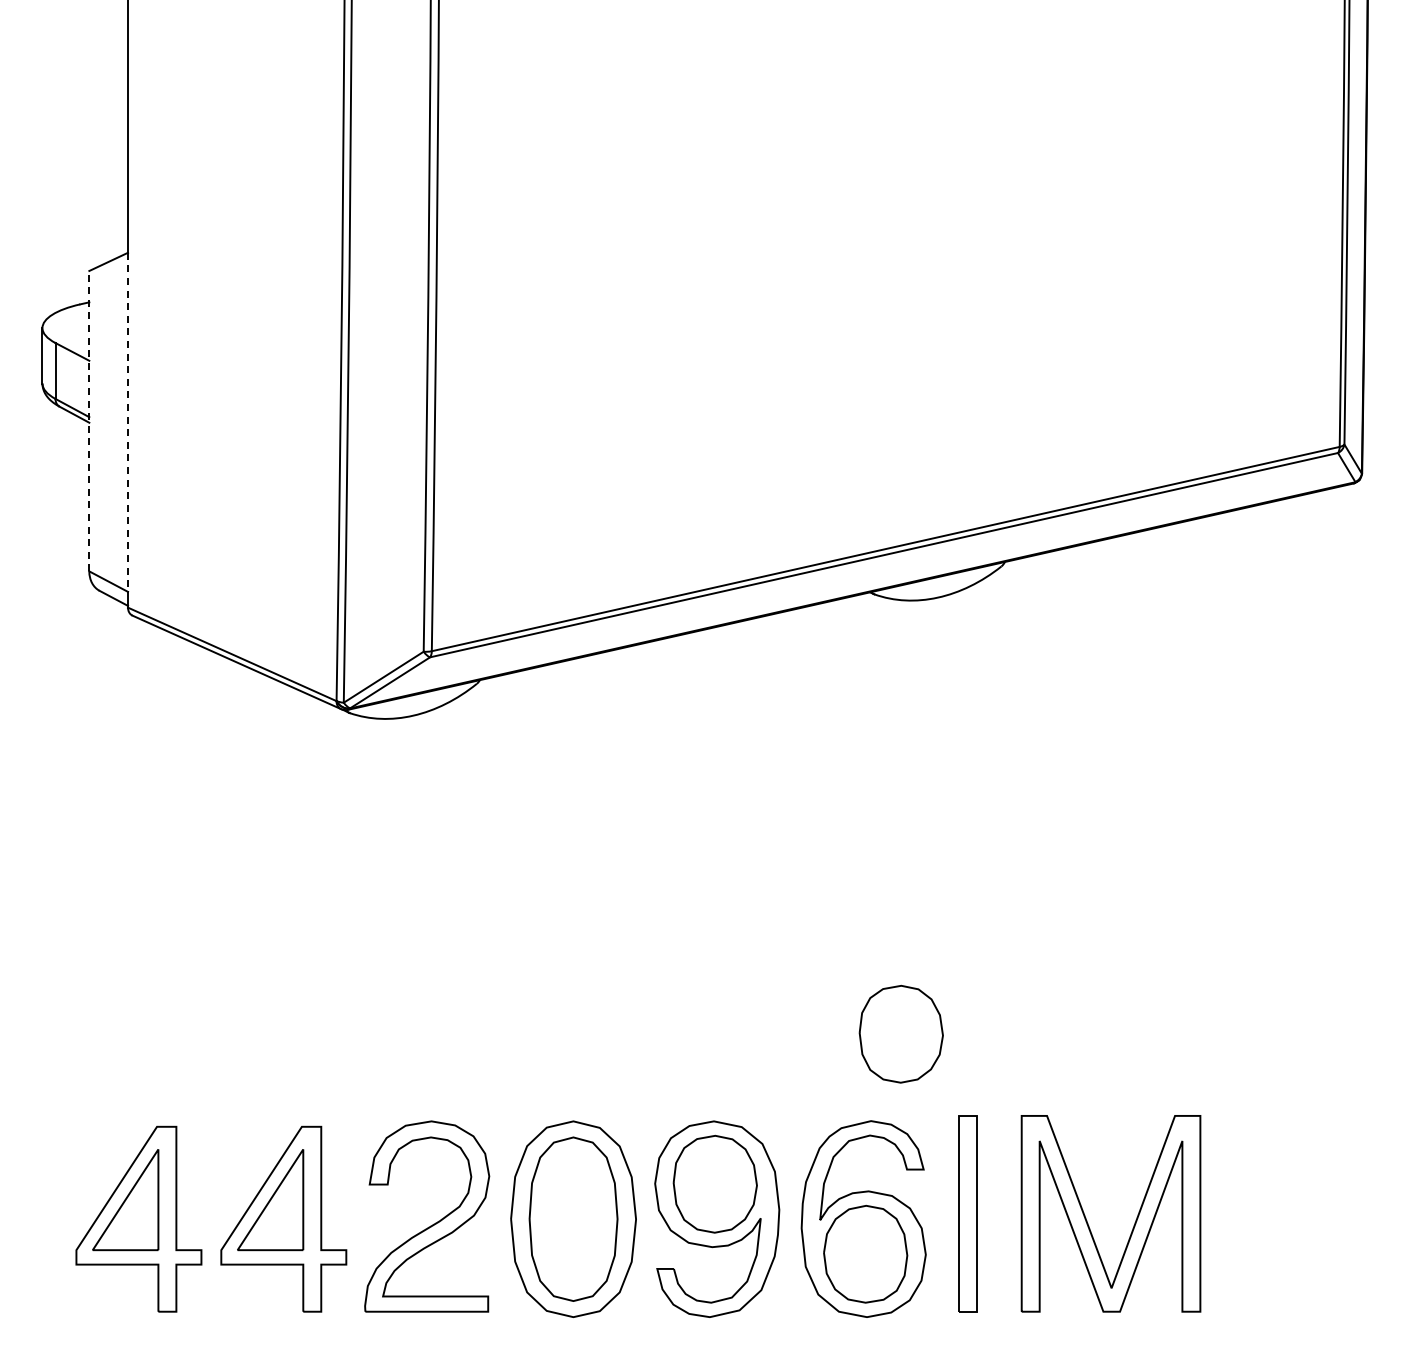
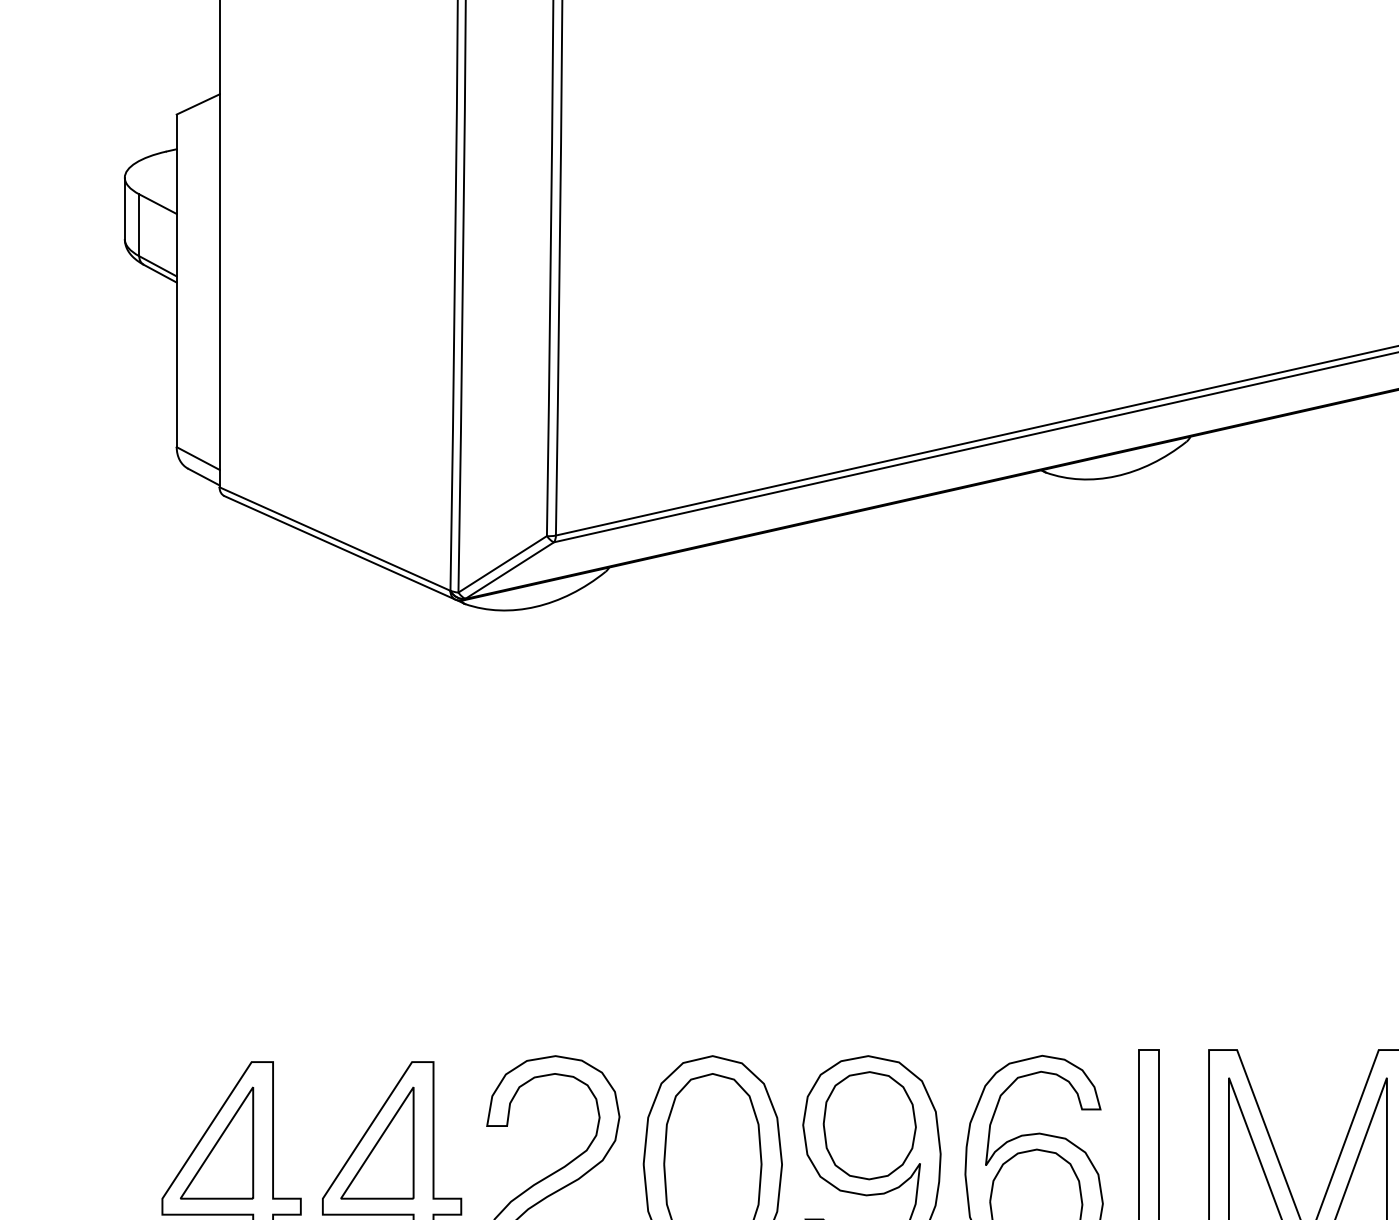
line: (89, 420) -> (176, 280), dashed -> solid
line: (128, 422) -> (220, 282), dashed -> solid
part: (900, 1033) -> (1074, 958), removed

